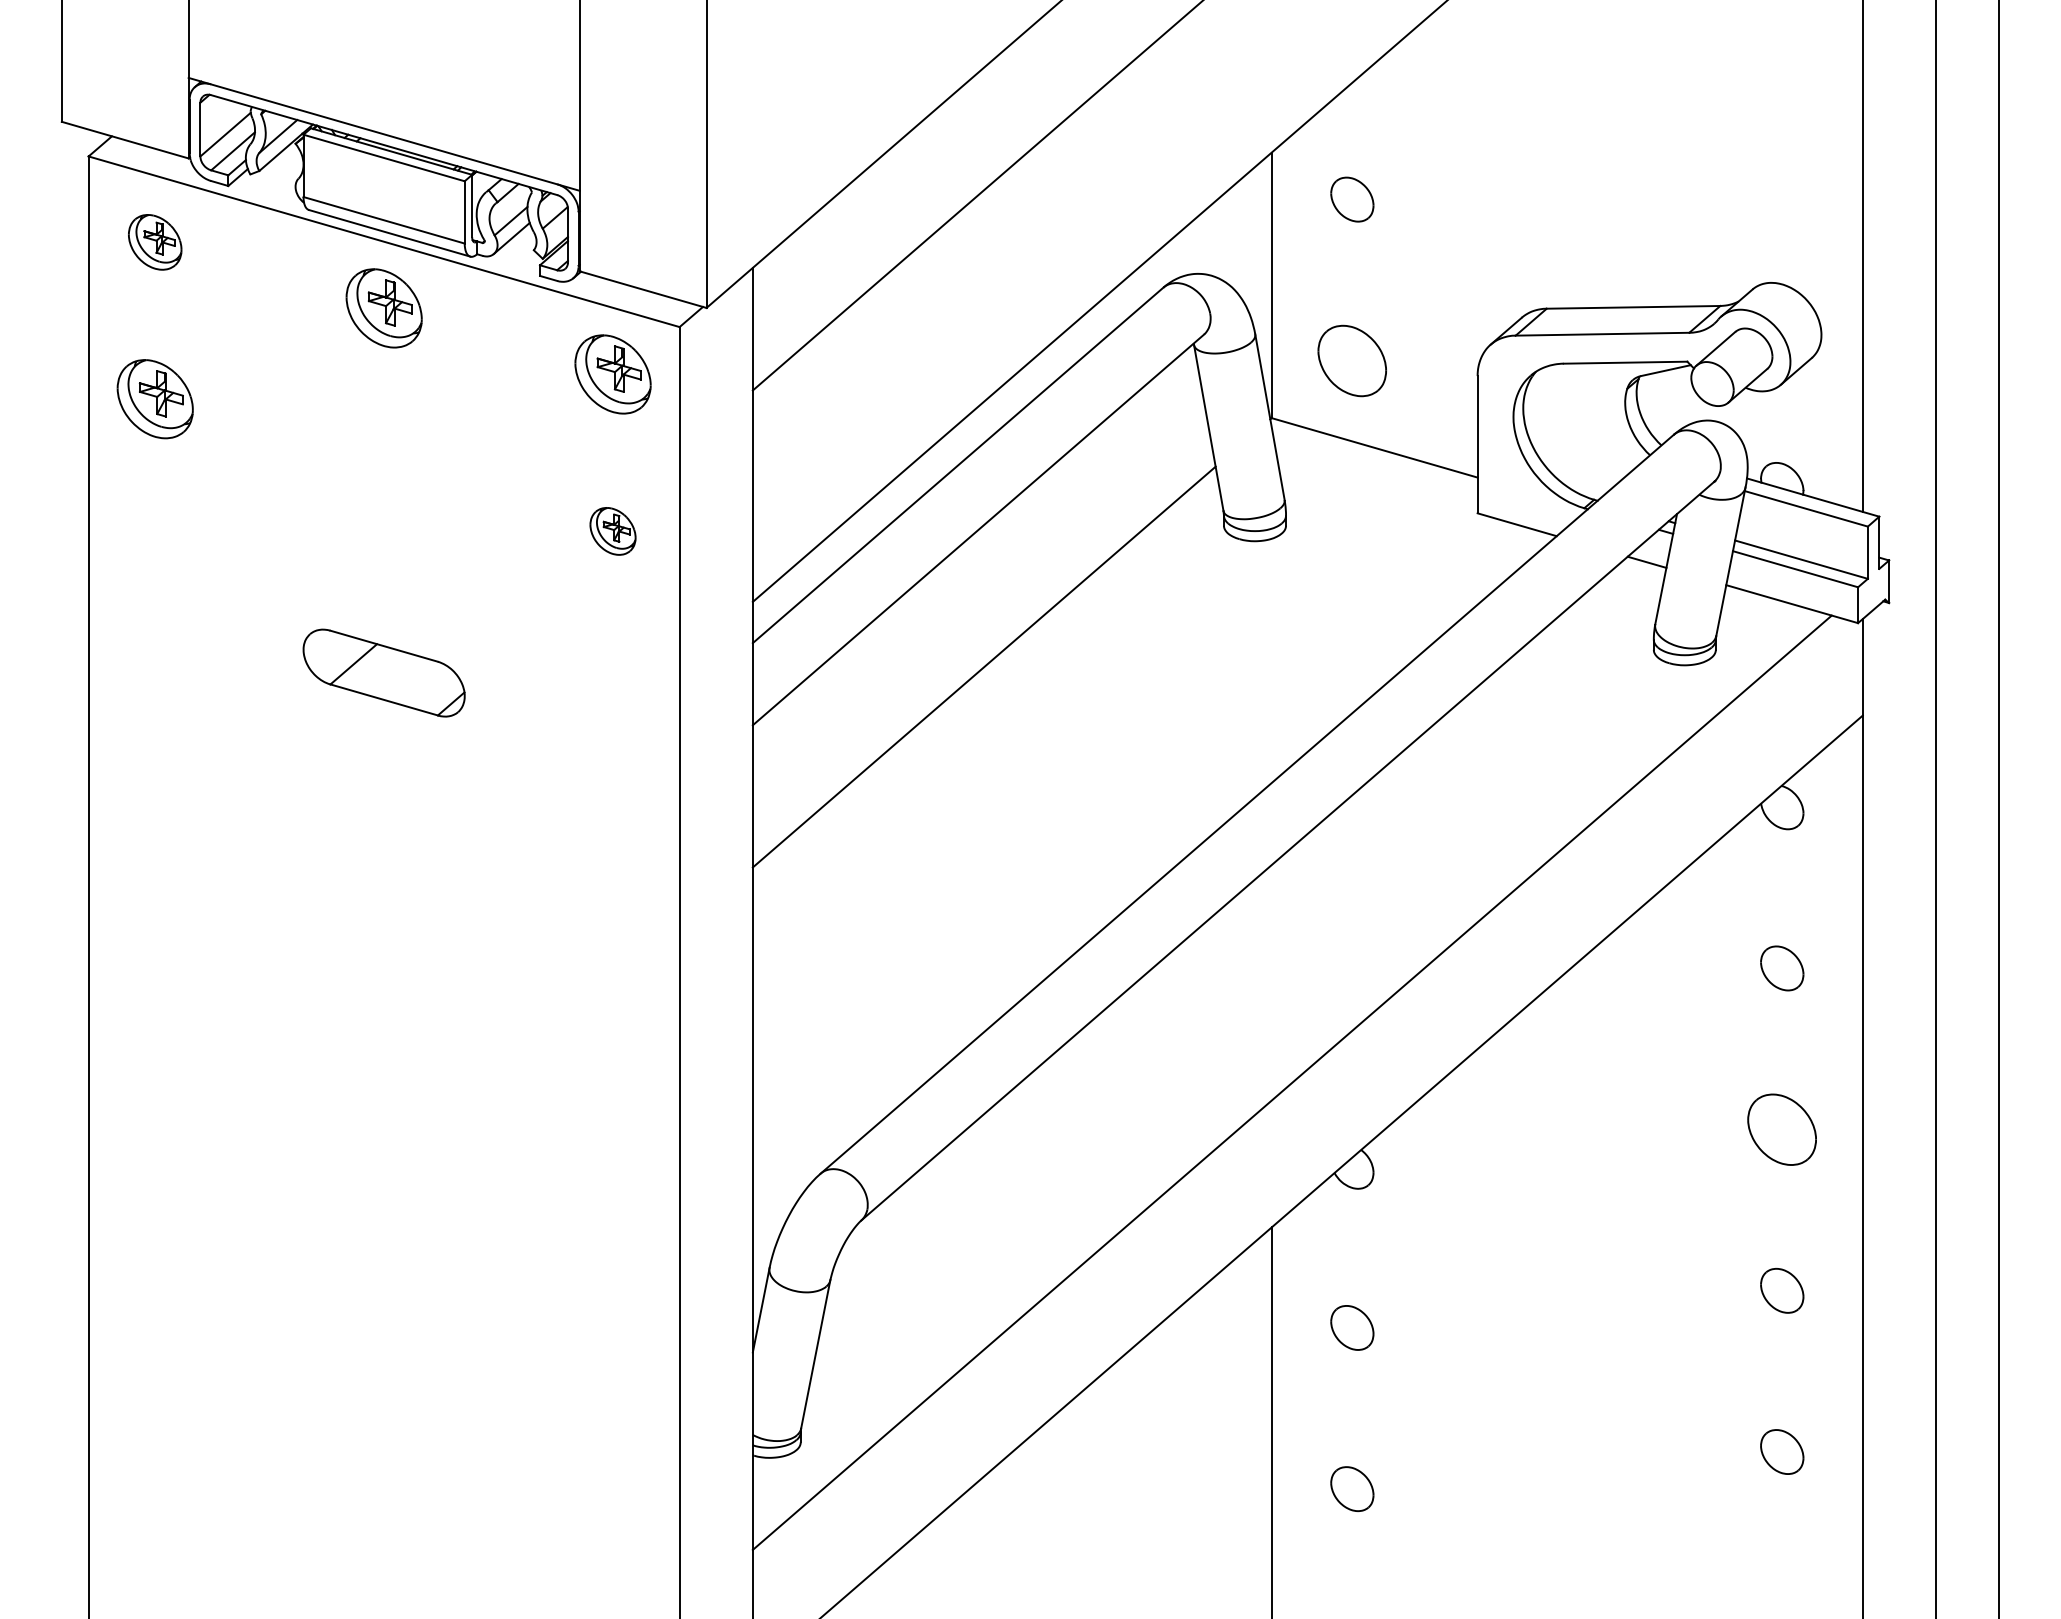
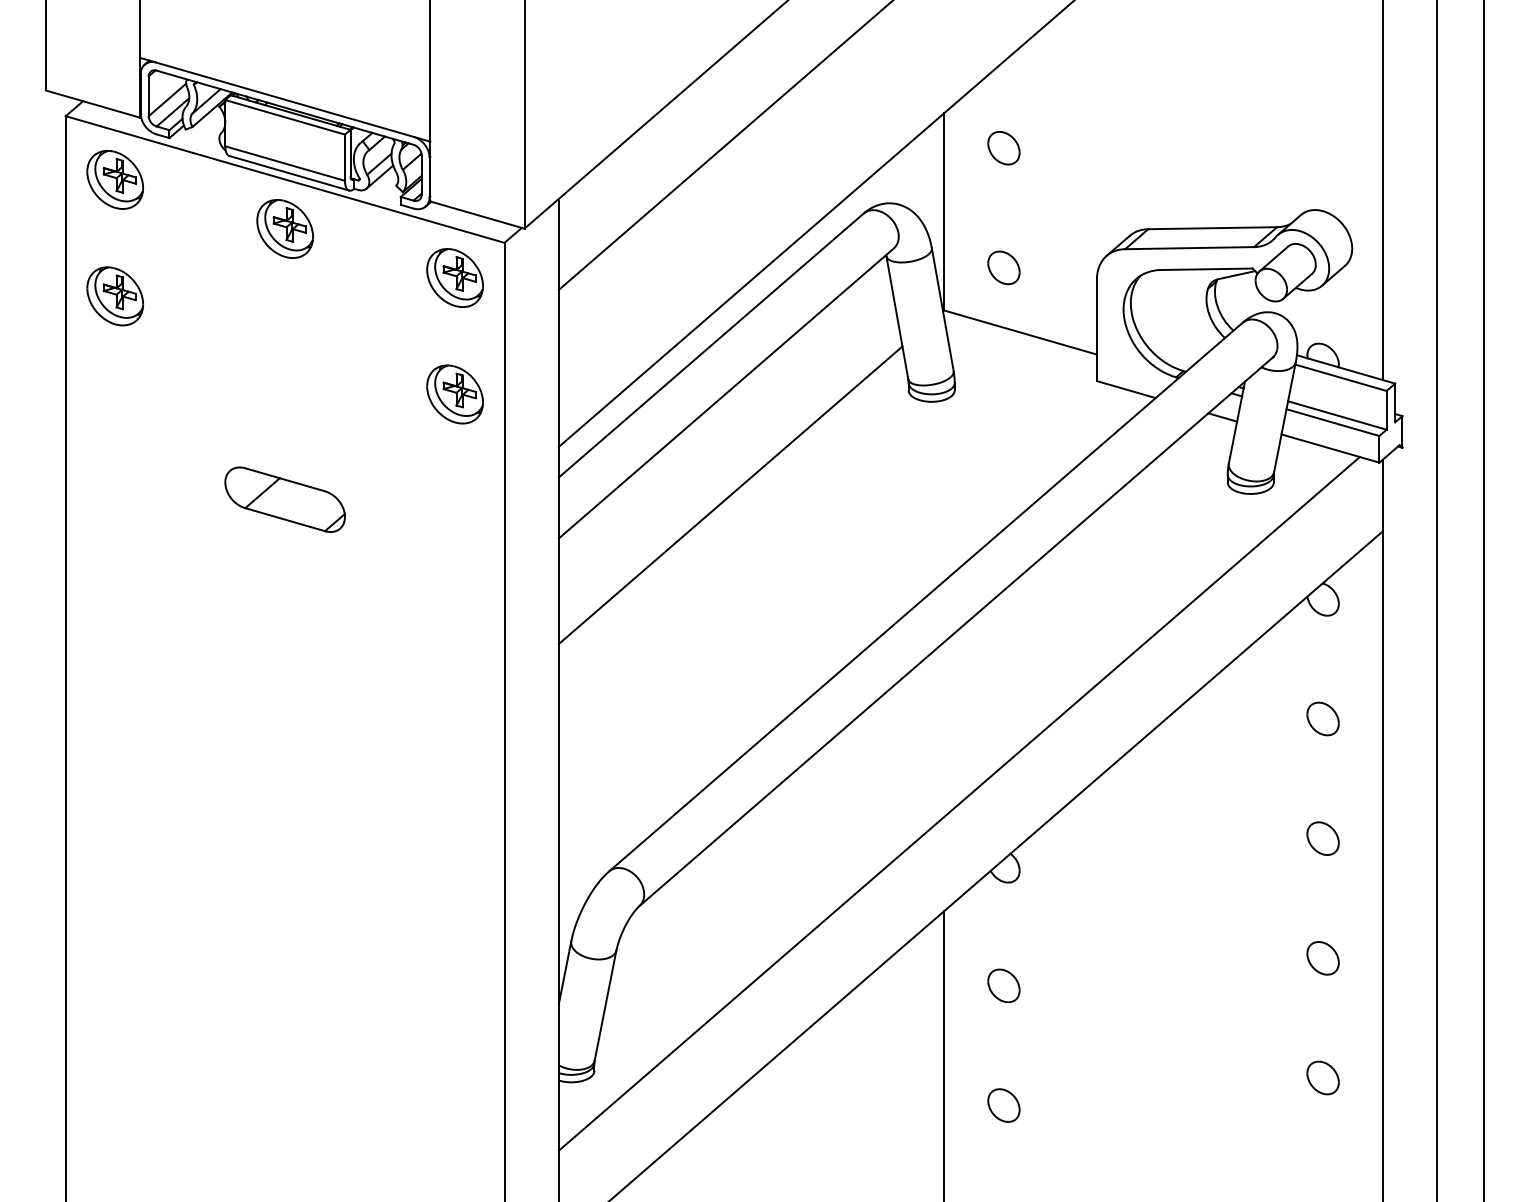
part: (154, 242) -> (114, 180), size x1.43
part: (1352, 360) -> (1004, 267), size x0.62
part: (612, 531) -> (454, 394), size x1.67
part: (1782, 1129) -> (1323, 838), size x0.62

